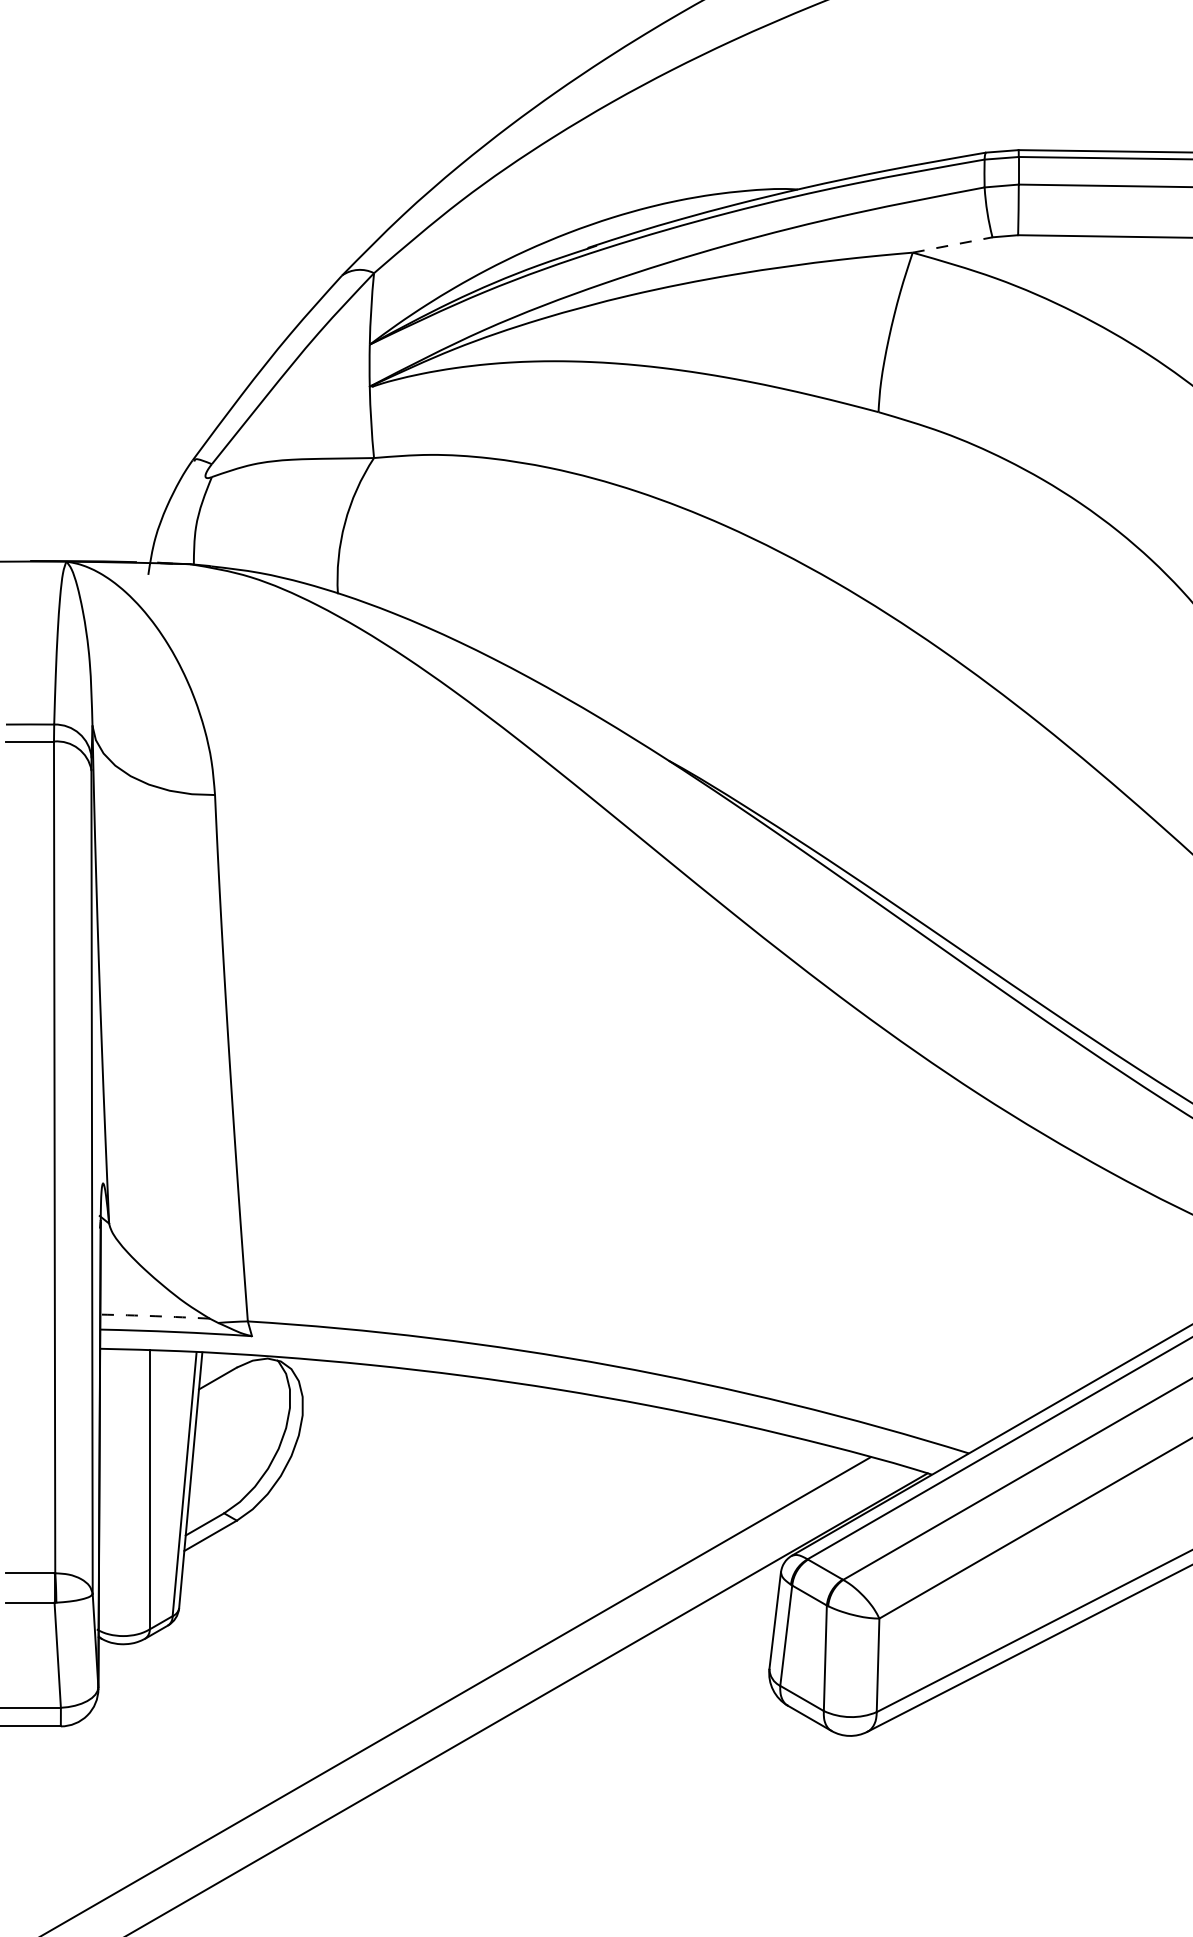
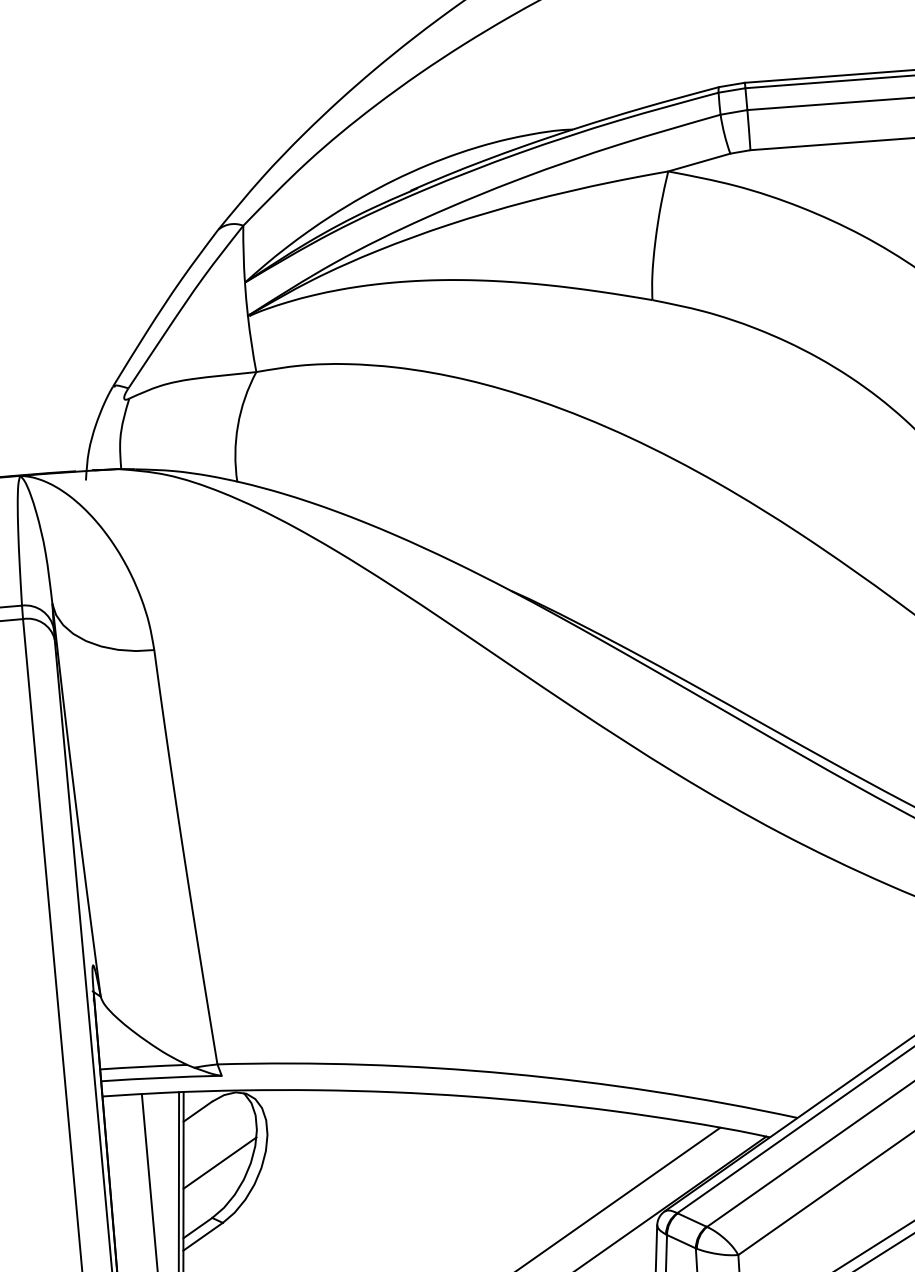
line: (952, 245) -> (699, 162), dashed -> solid
arc: (155, 1316) -> (144, 1067), dashed -> solid
line: (239, 1445) -> (219, 1163), added

